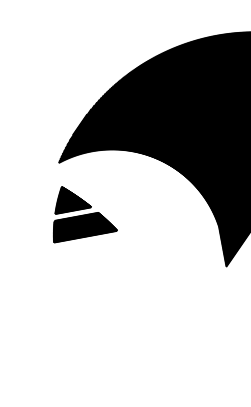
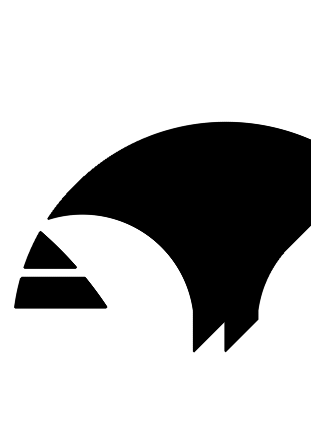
part: (80, 210) -> (60, 269), size x1.43

